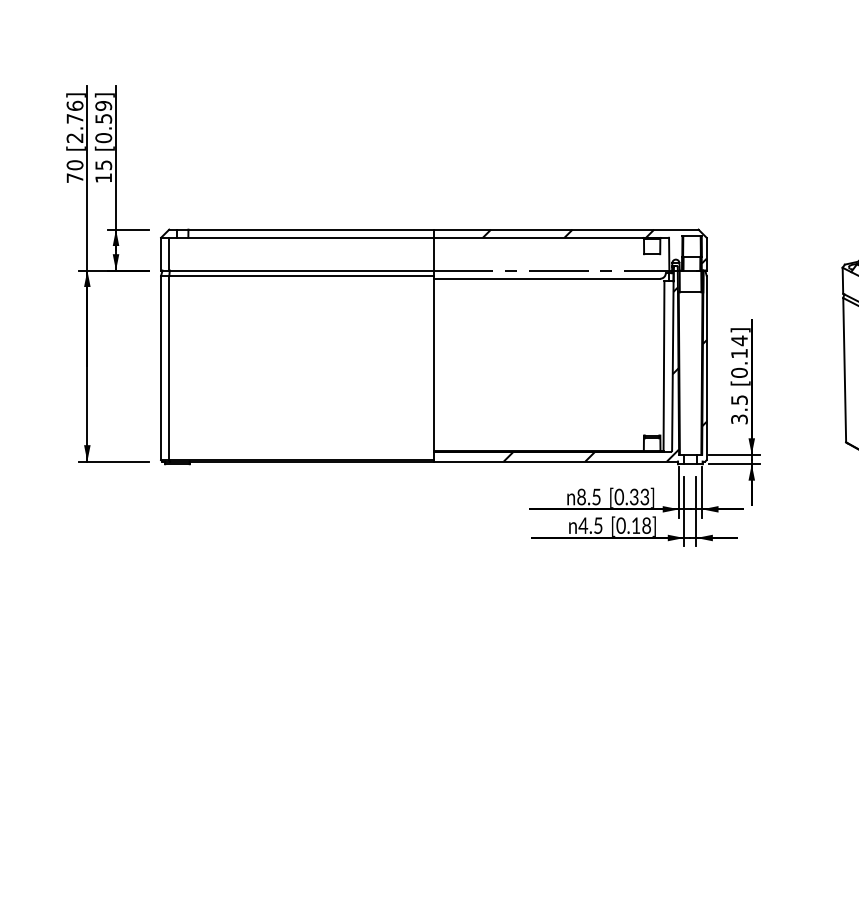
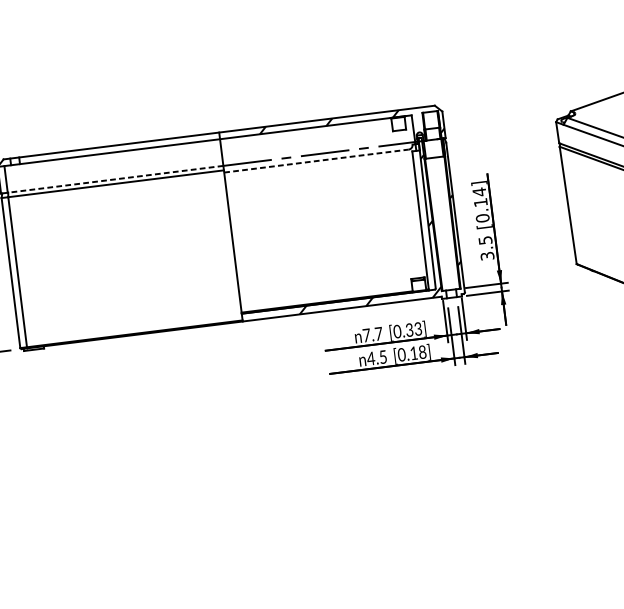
line: (301, 270) -> (115, 179), solid -> dashed
line: (547, 278) -> (316, 160), solid -> dashed
text: (589, 496) -> (373, 334), 8.5 -> 7.7

